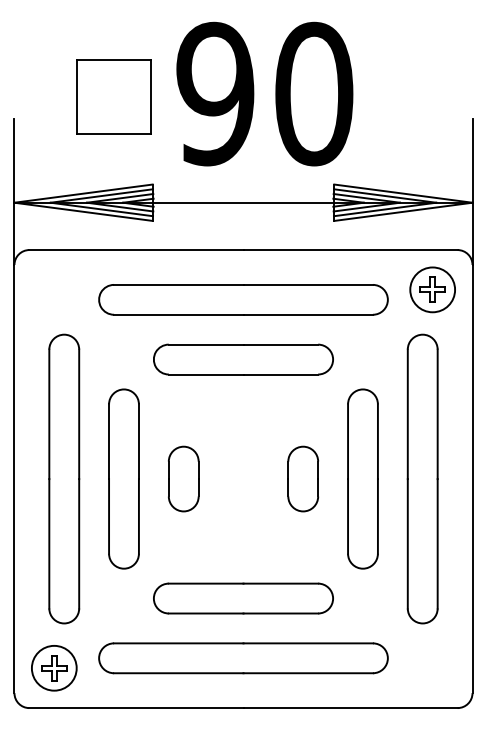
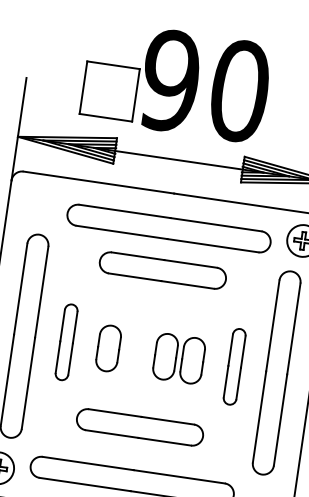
part: (113, 96) -> (109, 91), moved
part: (123, 478) -> (66, 341), size x0.6
part: (264, 478) -> (165, 356), added
part: (362, 478) -> (234, 366), size x0.6
part: (243, 598) -> (140, 427), moved

